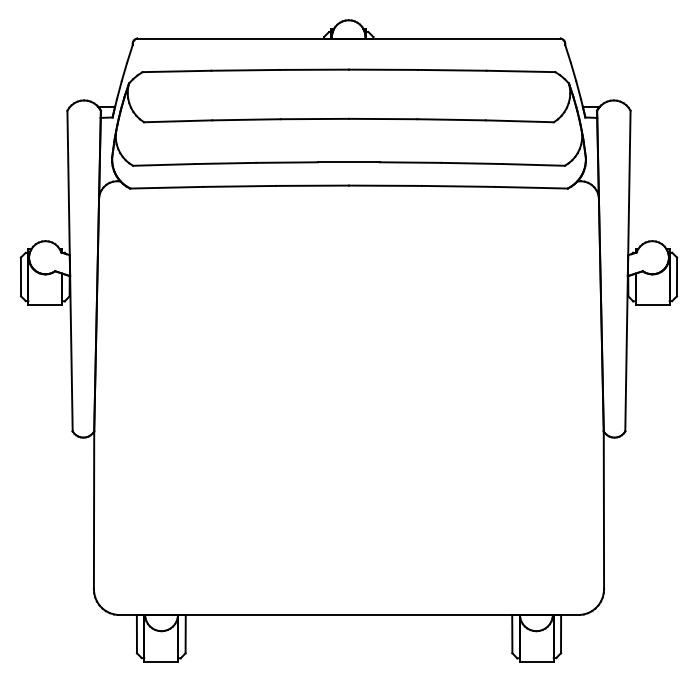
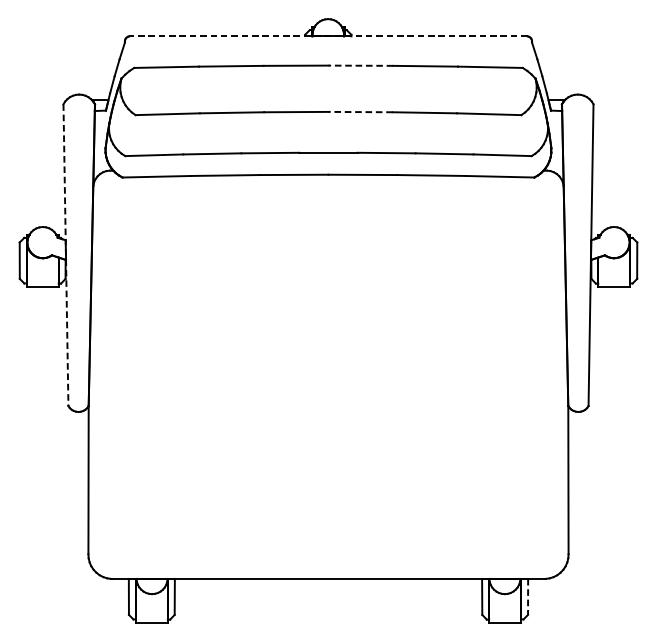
line: (349, 38) -> (328, 36), solid -> dashed
line: (382, 69) -> (360, 65), solid -> dashed
line: (382, 119) -> (360, 112), solid -> dashed
line: (70, 271) -> (66, 255), solid -> dashed
line: (561, 634) -> (528, 597), solid -> dashed

